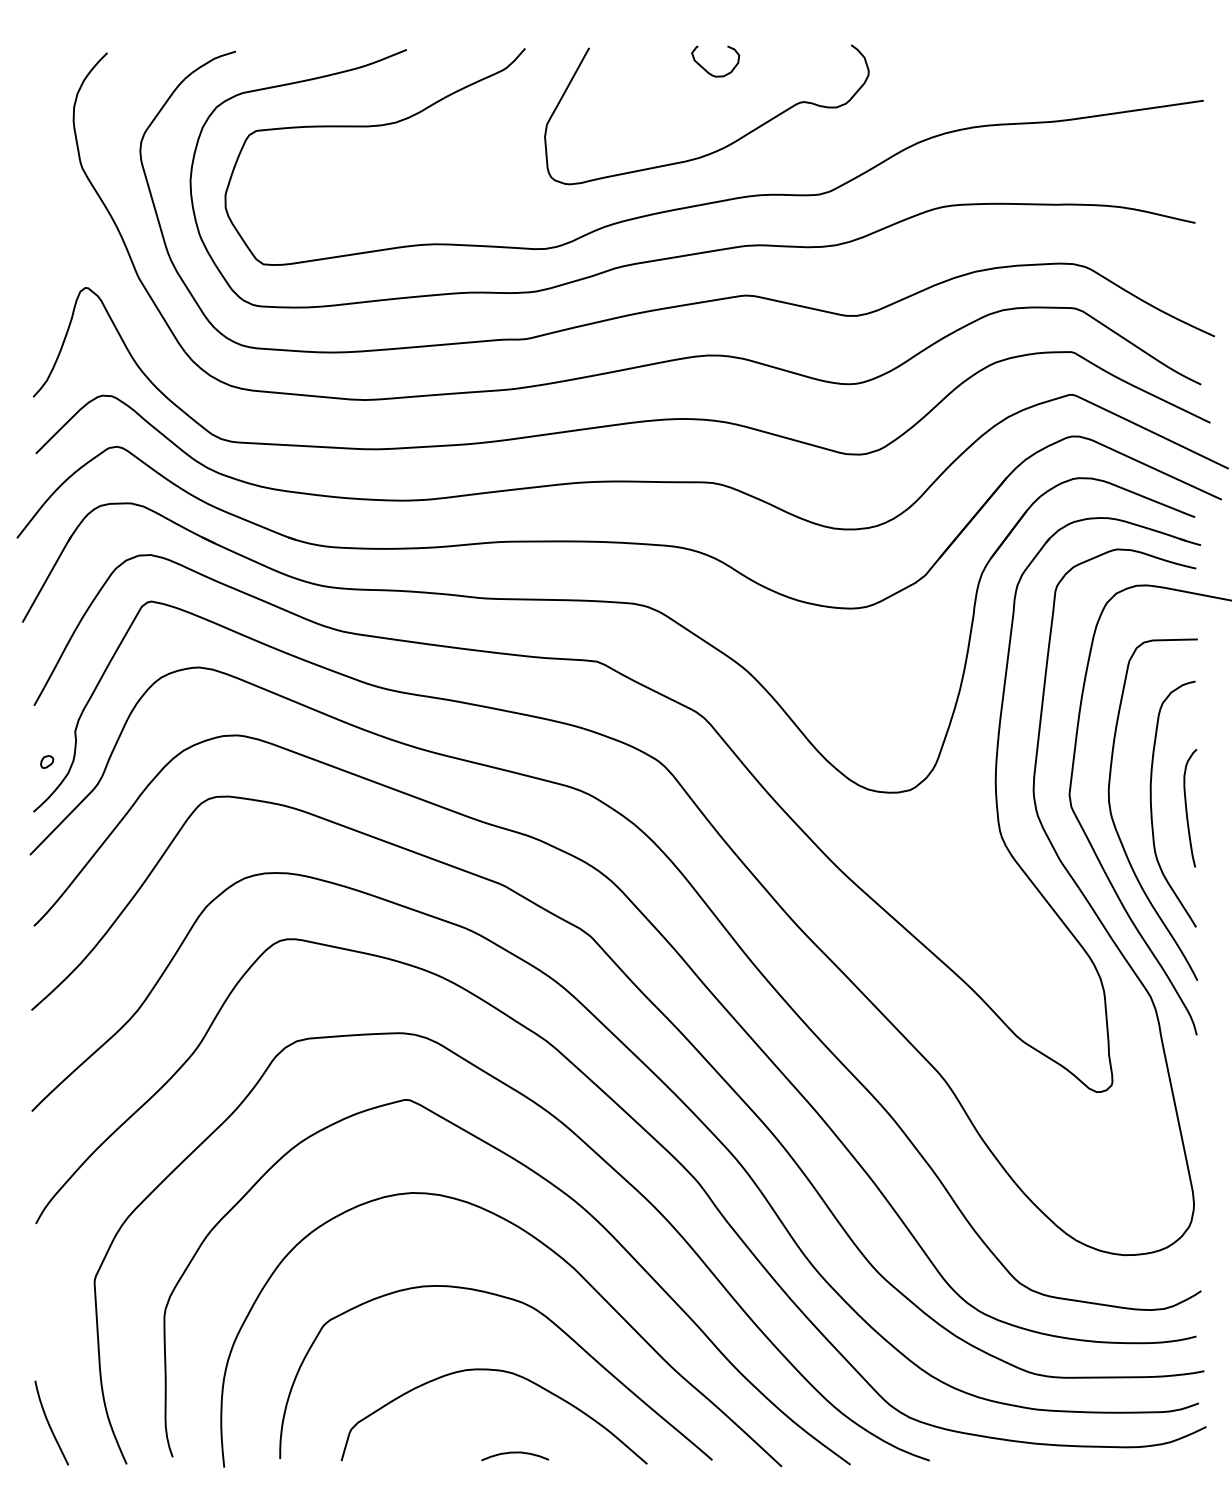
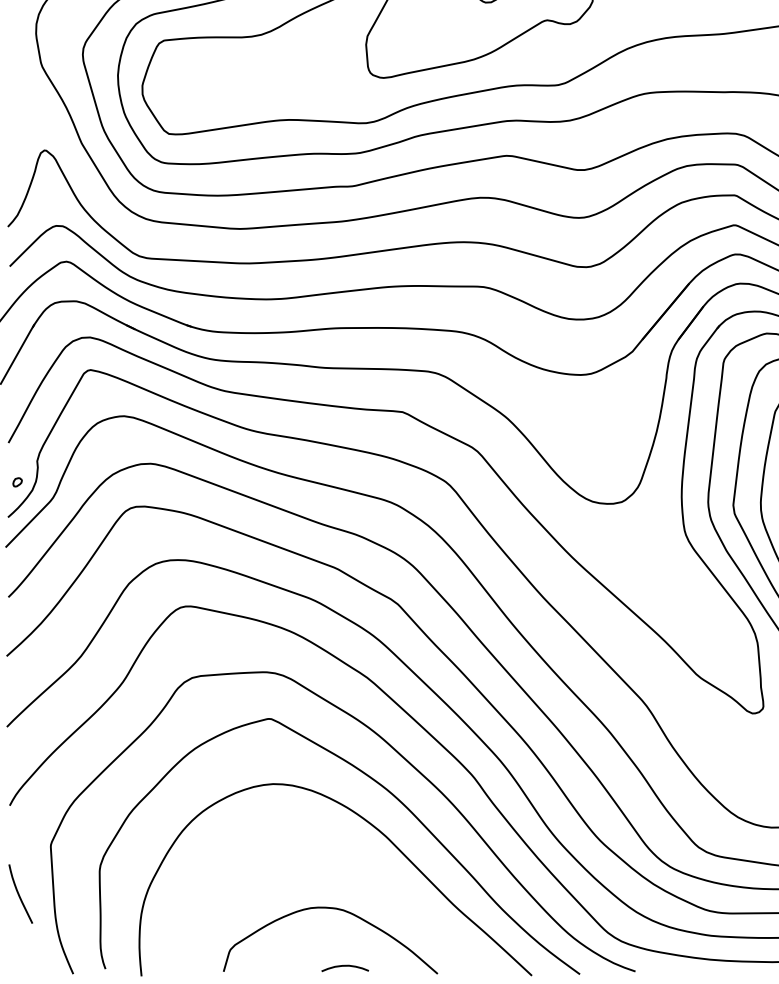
curve: (527, 1306) -> (353, 863), removed
curve: (49, 1422) -> (19, 893), moved

